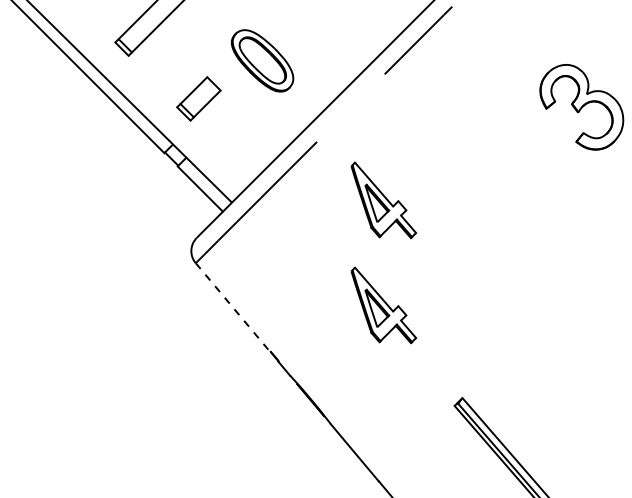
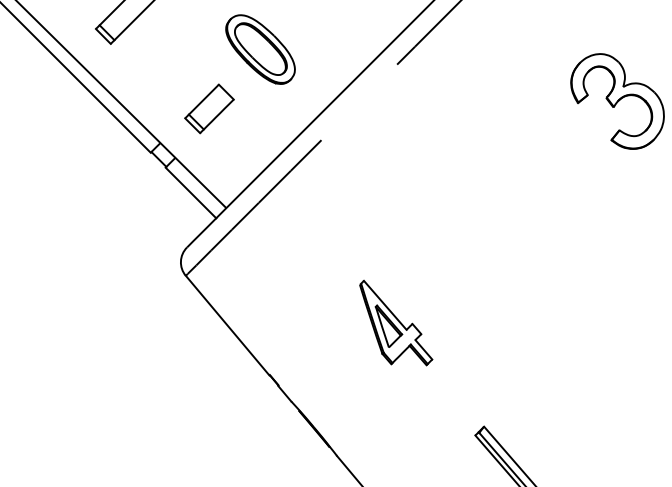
part: (198, 98) -> (209, 108), moved
part: (383, 200) -> (395, 205), removed
line: (233, 308) -> (228, 326), dashed -> solid

